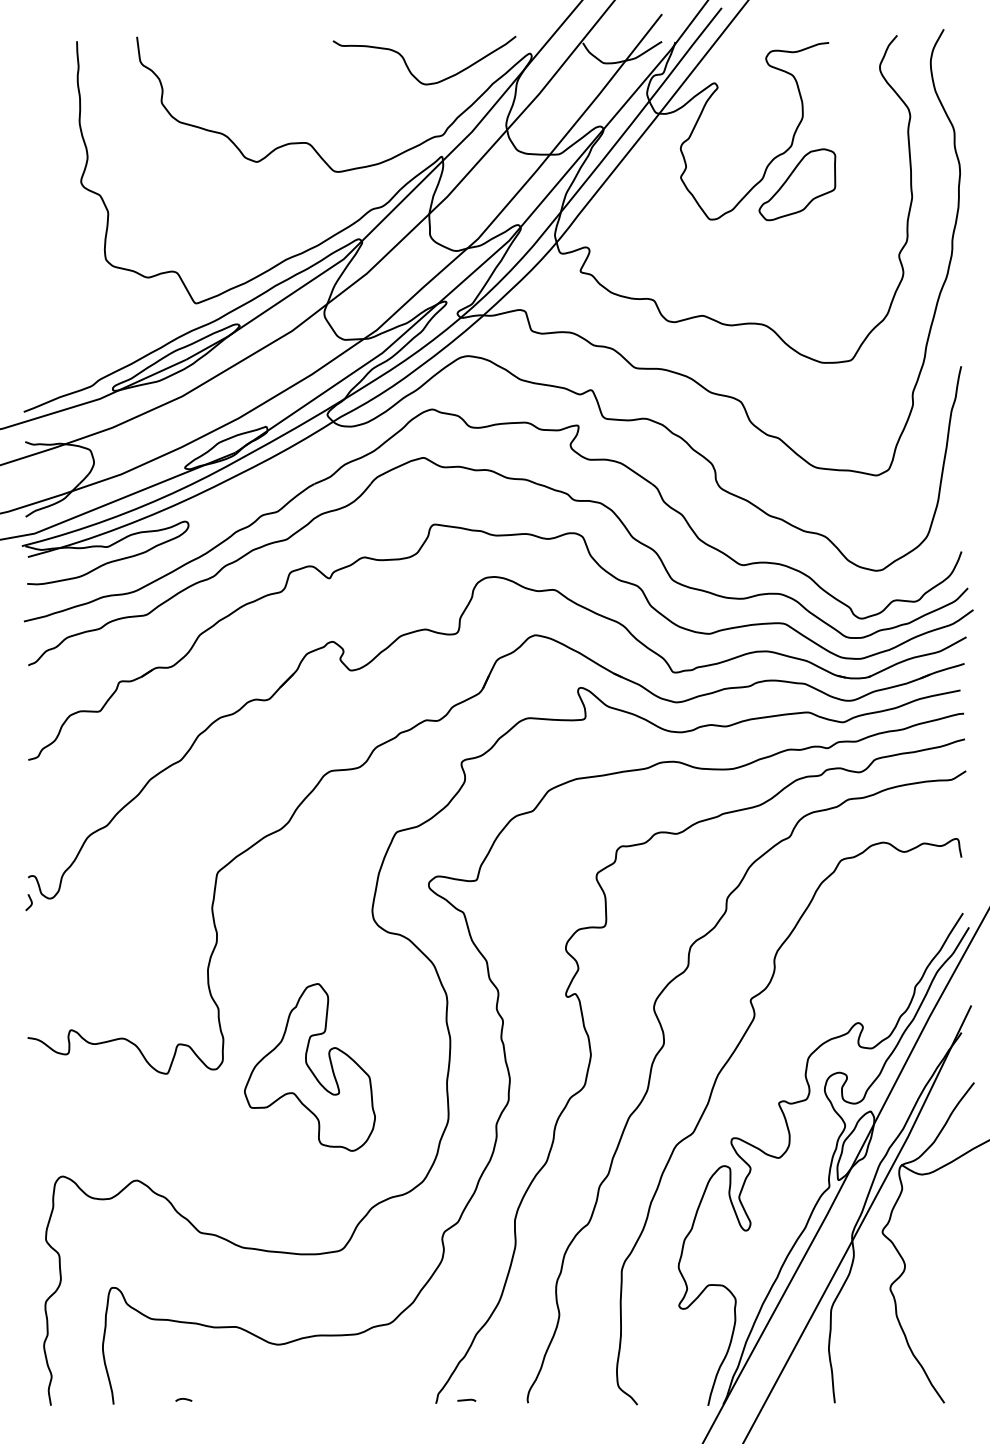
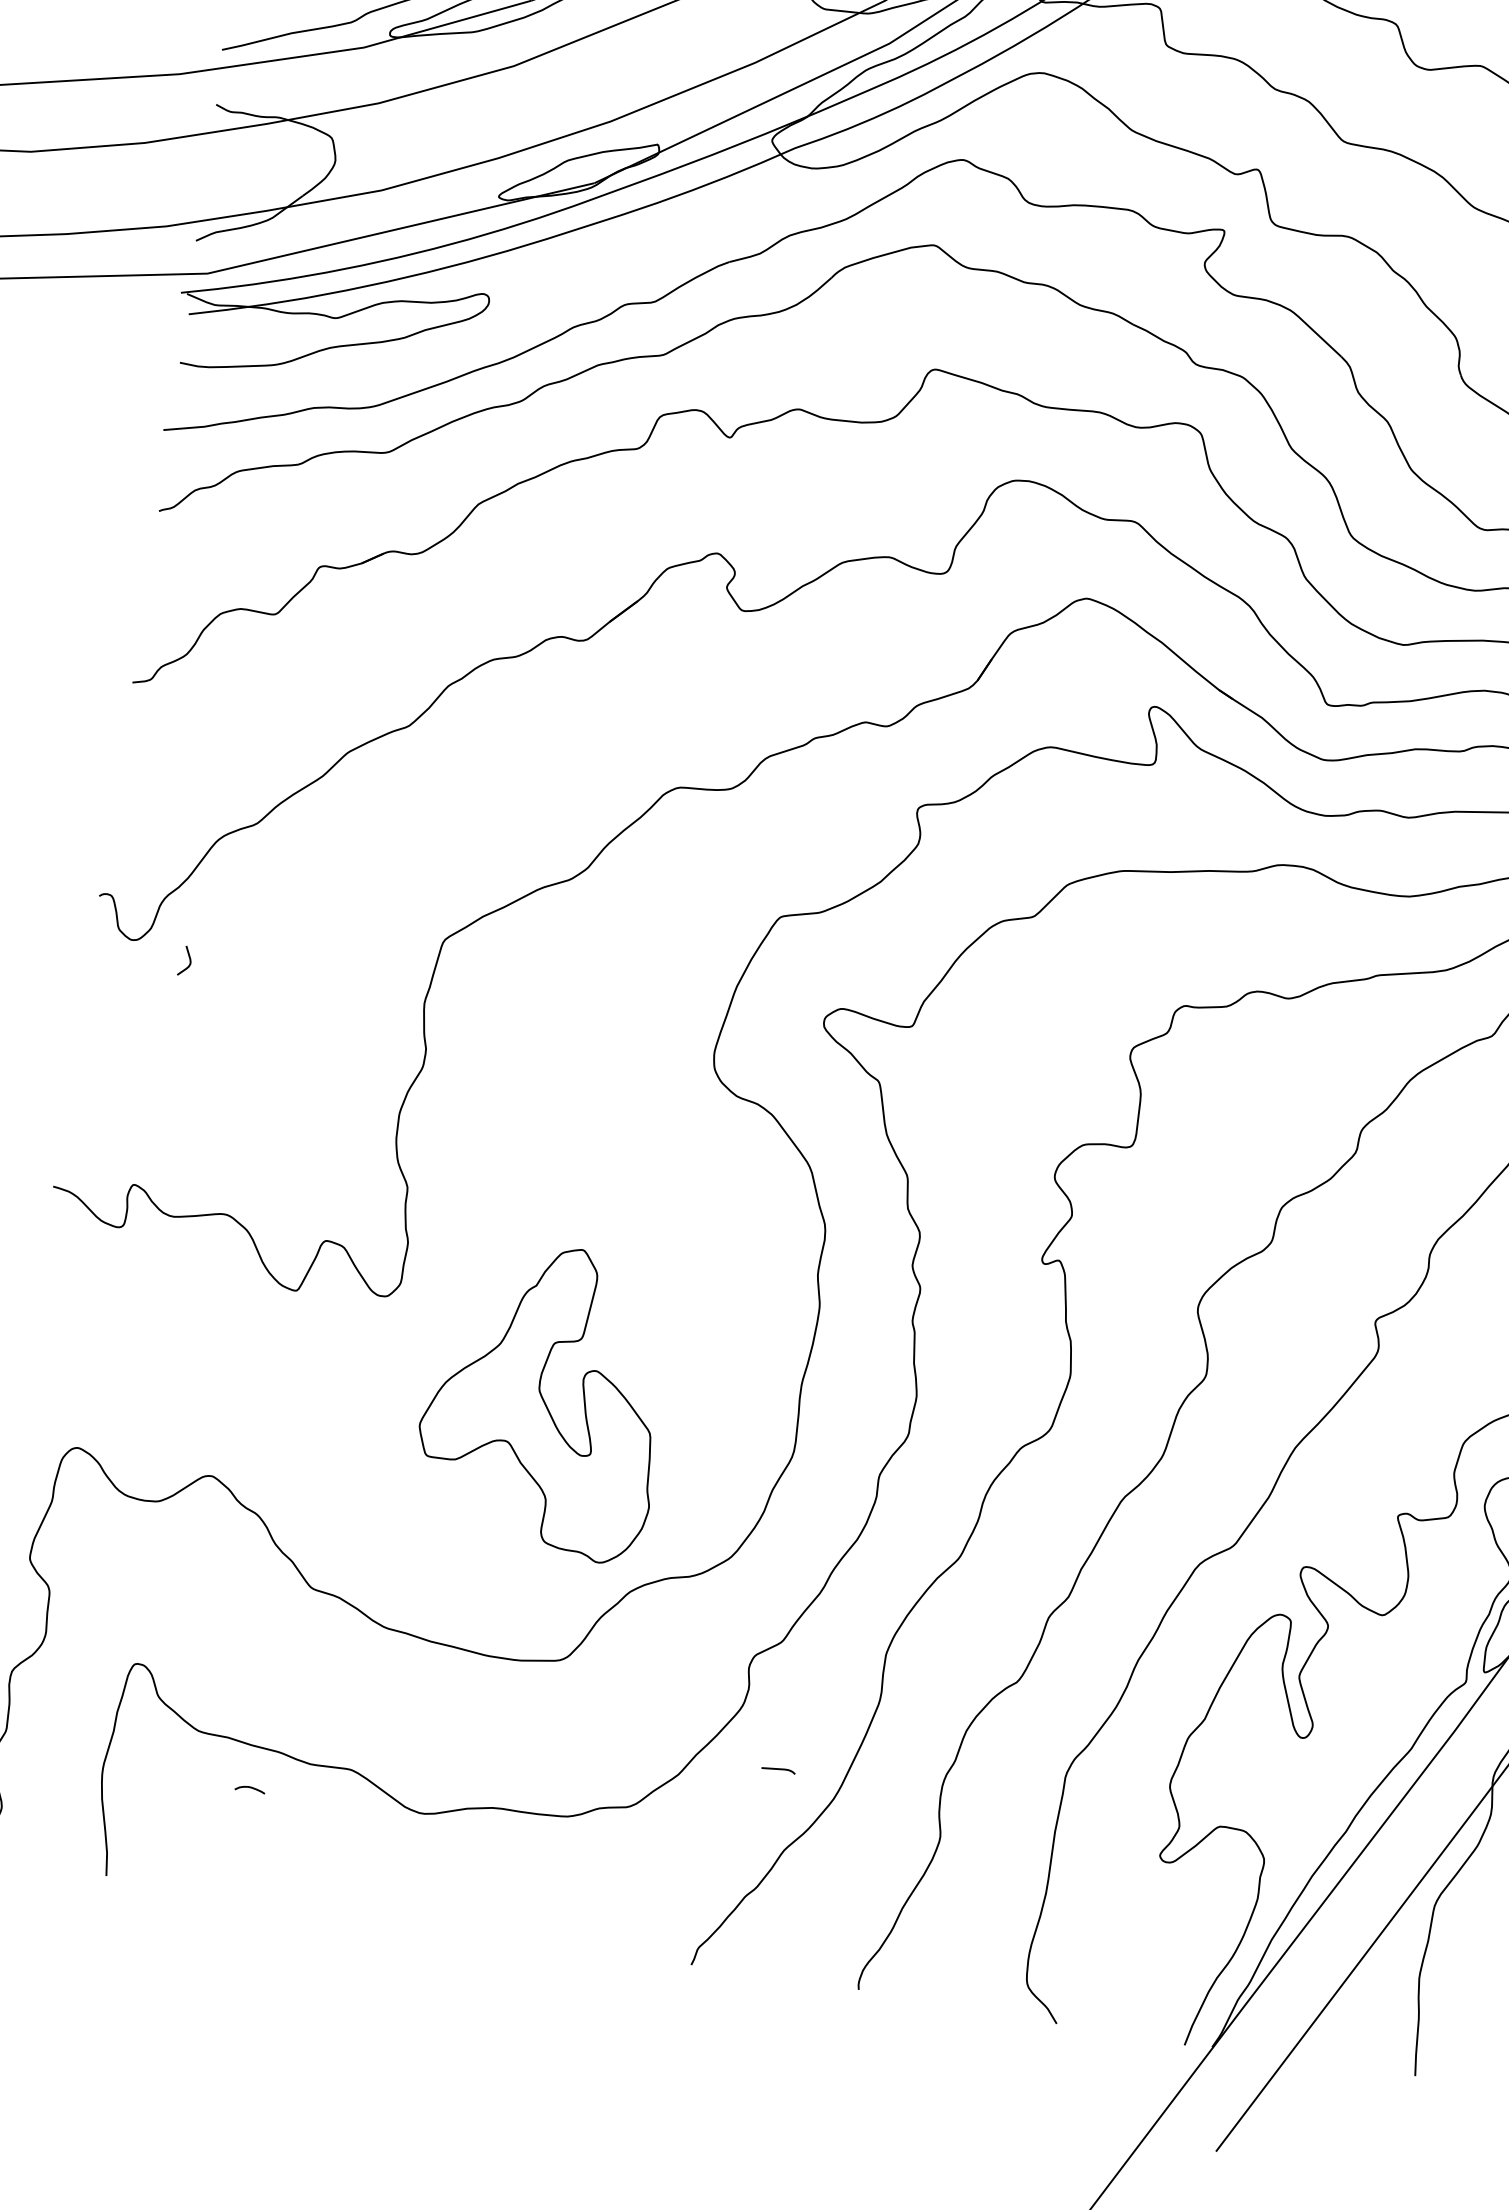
curve: (30, 901) -> (188, 959), moved
part: (309, 1067) -> (543, 1399), moved
line: (183, 1399) -> (249, 1788), moved
line: (466, 1399) -> (778, 1768), moved

